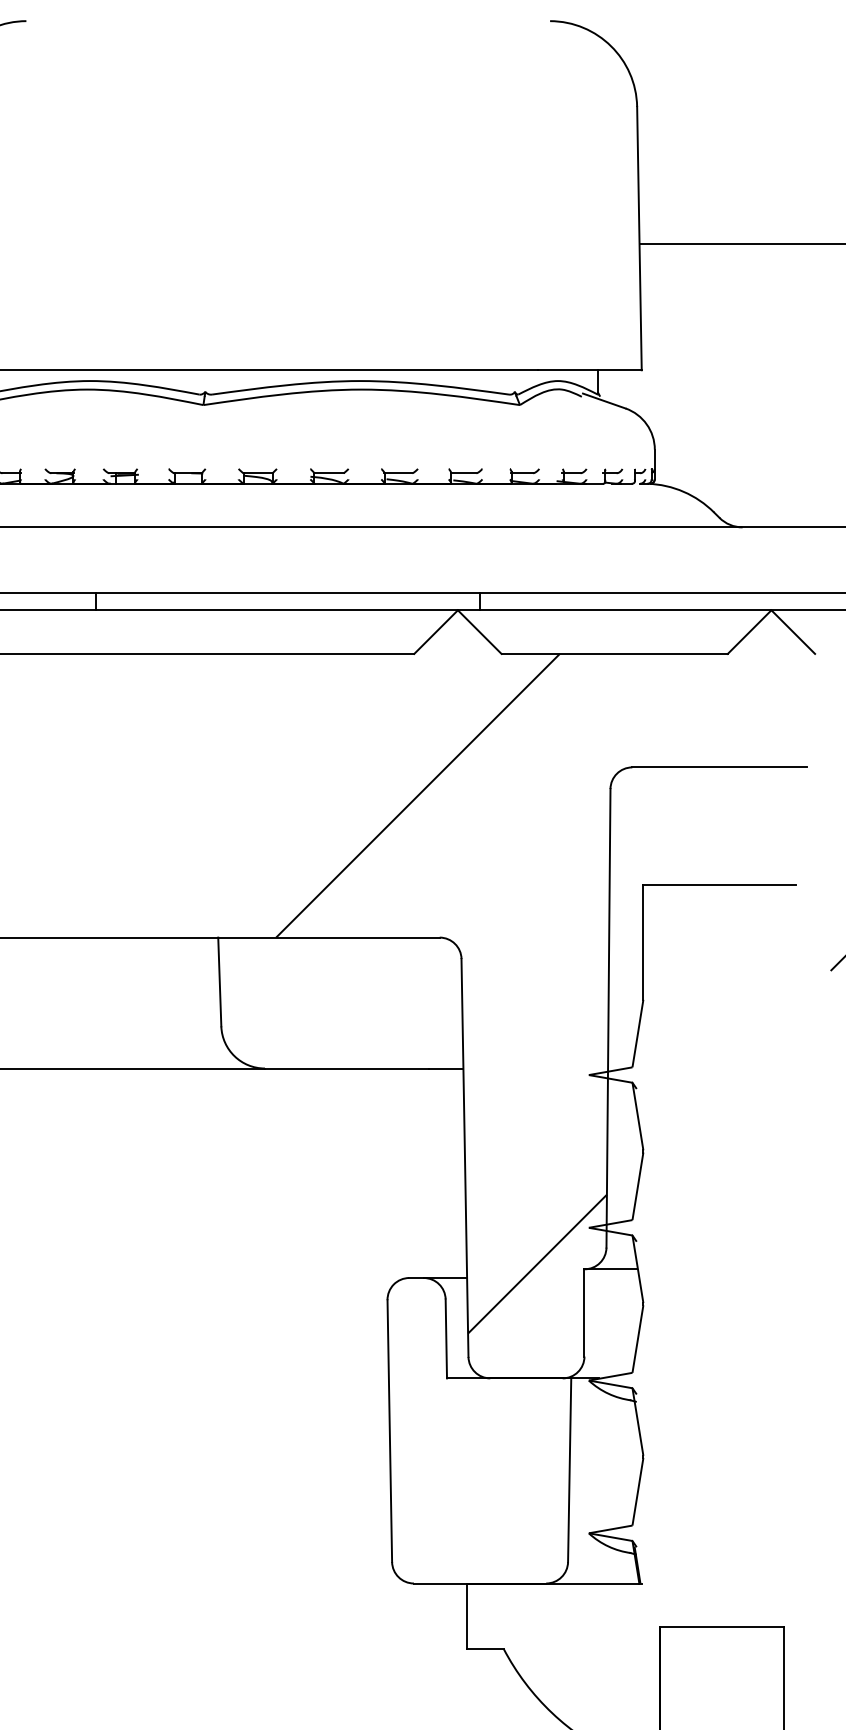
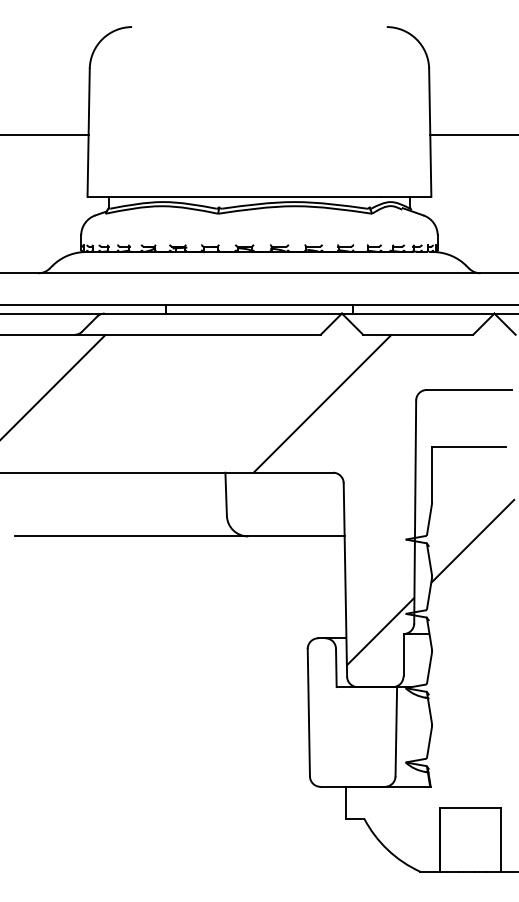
hatch: (726, 1076) -> (472, 540), added

